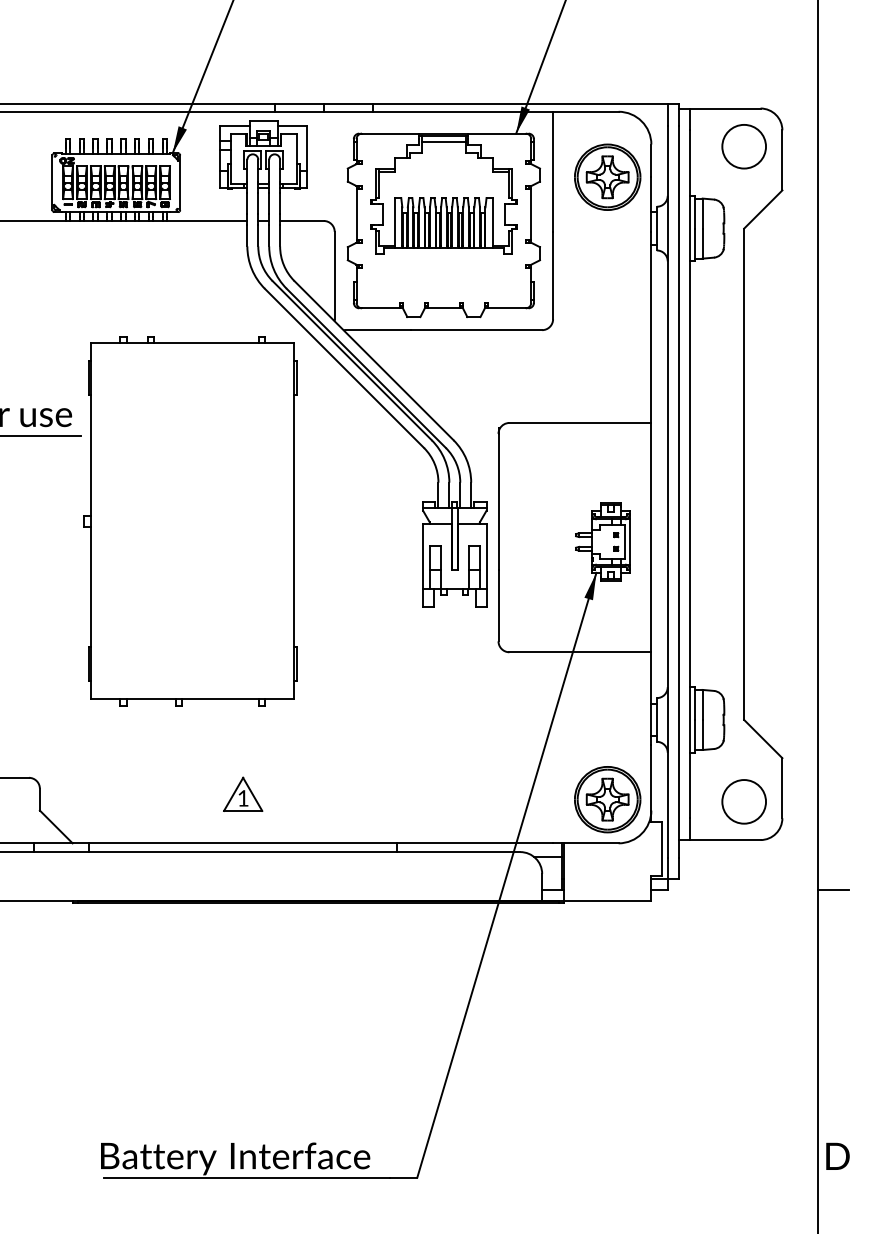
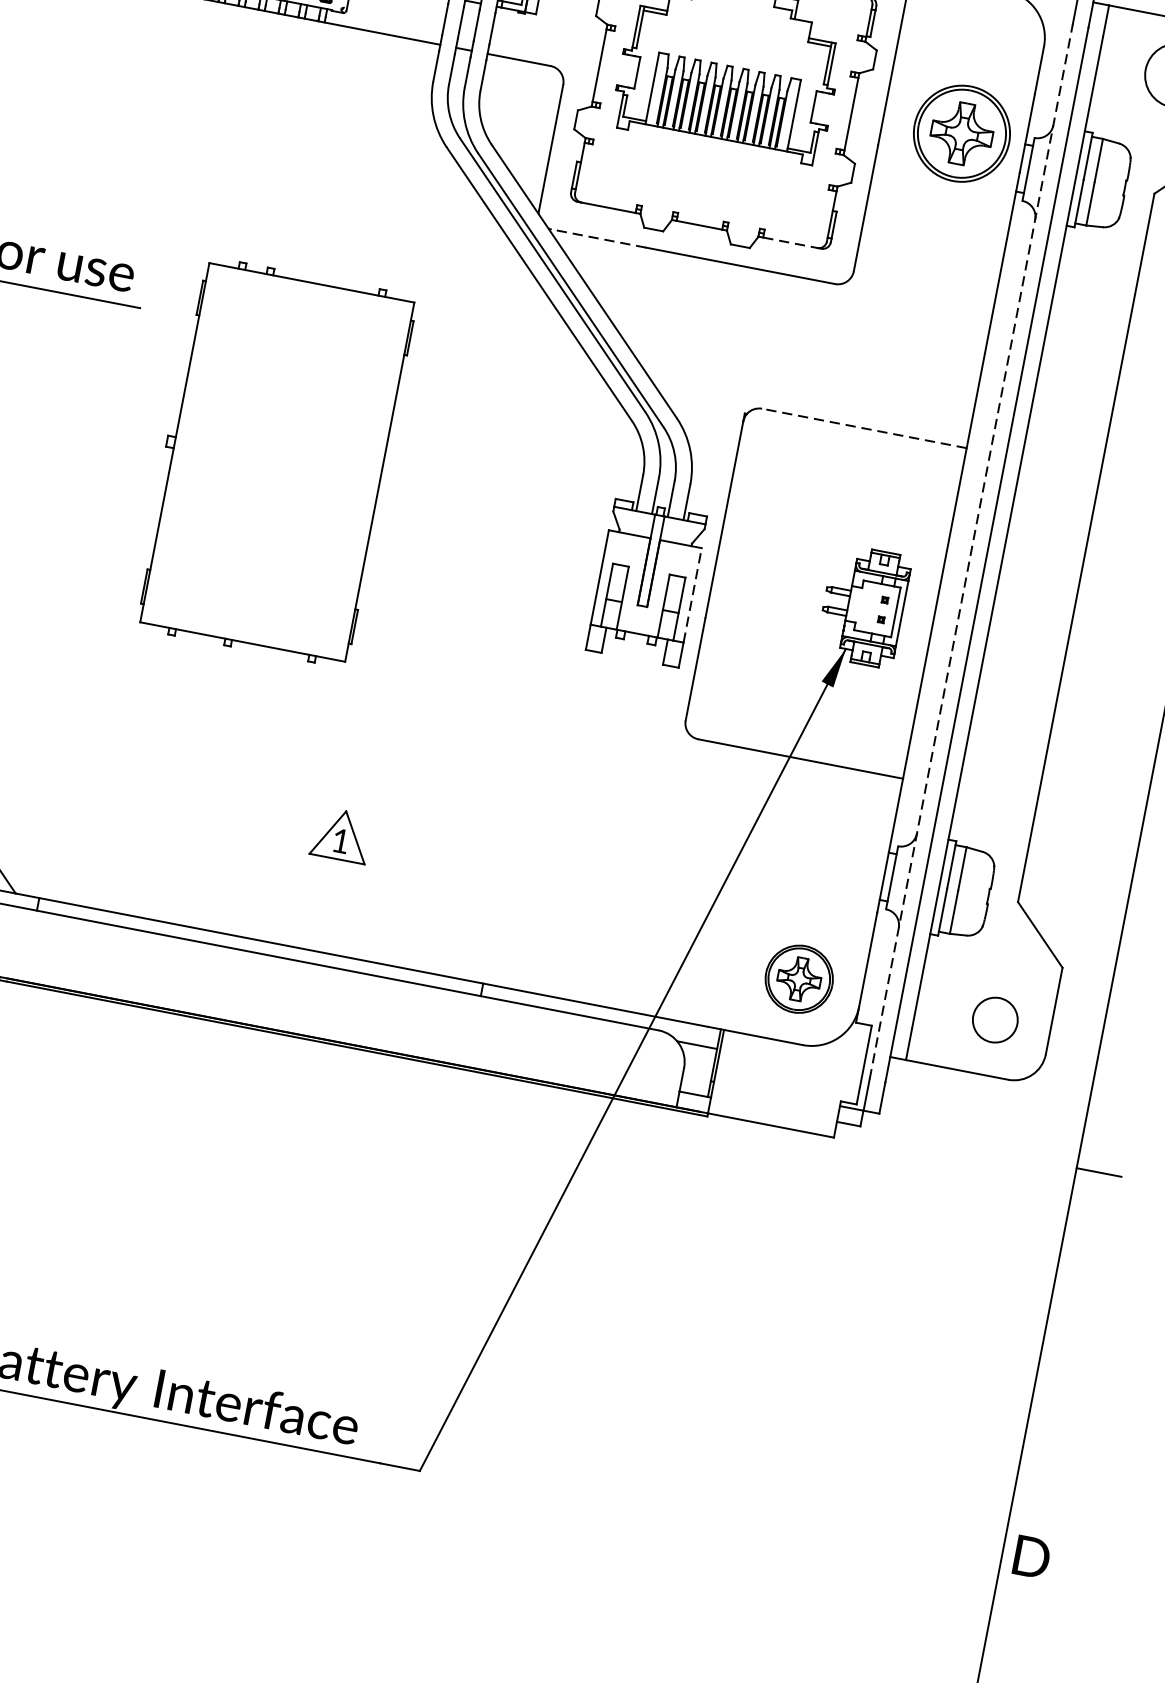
part: (607, 176) -> (961, 132), moved
line: (506, 308) -> (789, 242), solid -> dashed
line: (378, 330) -> (599, 239), solid -> dashed
line: (580, 422) -> (864, 427), solid -> dashed
line: (667, 491) -> (970, 551), solid -> dashed
part: (190, 521) -> (274, 462), size x0.7
line: (487, 556) -> (693, 595), solid -> dashed
part: (243, 793) -> (342, 834), moved
part: (607, 799) -> (798, 978), size x0.7
circle: (744, 801) -> (995, 1019), size x0.7

